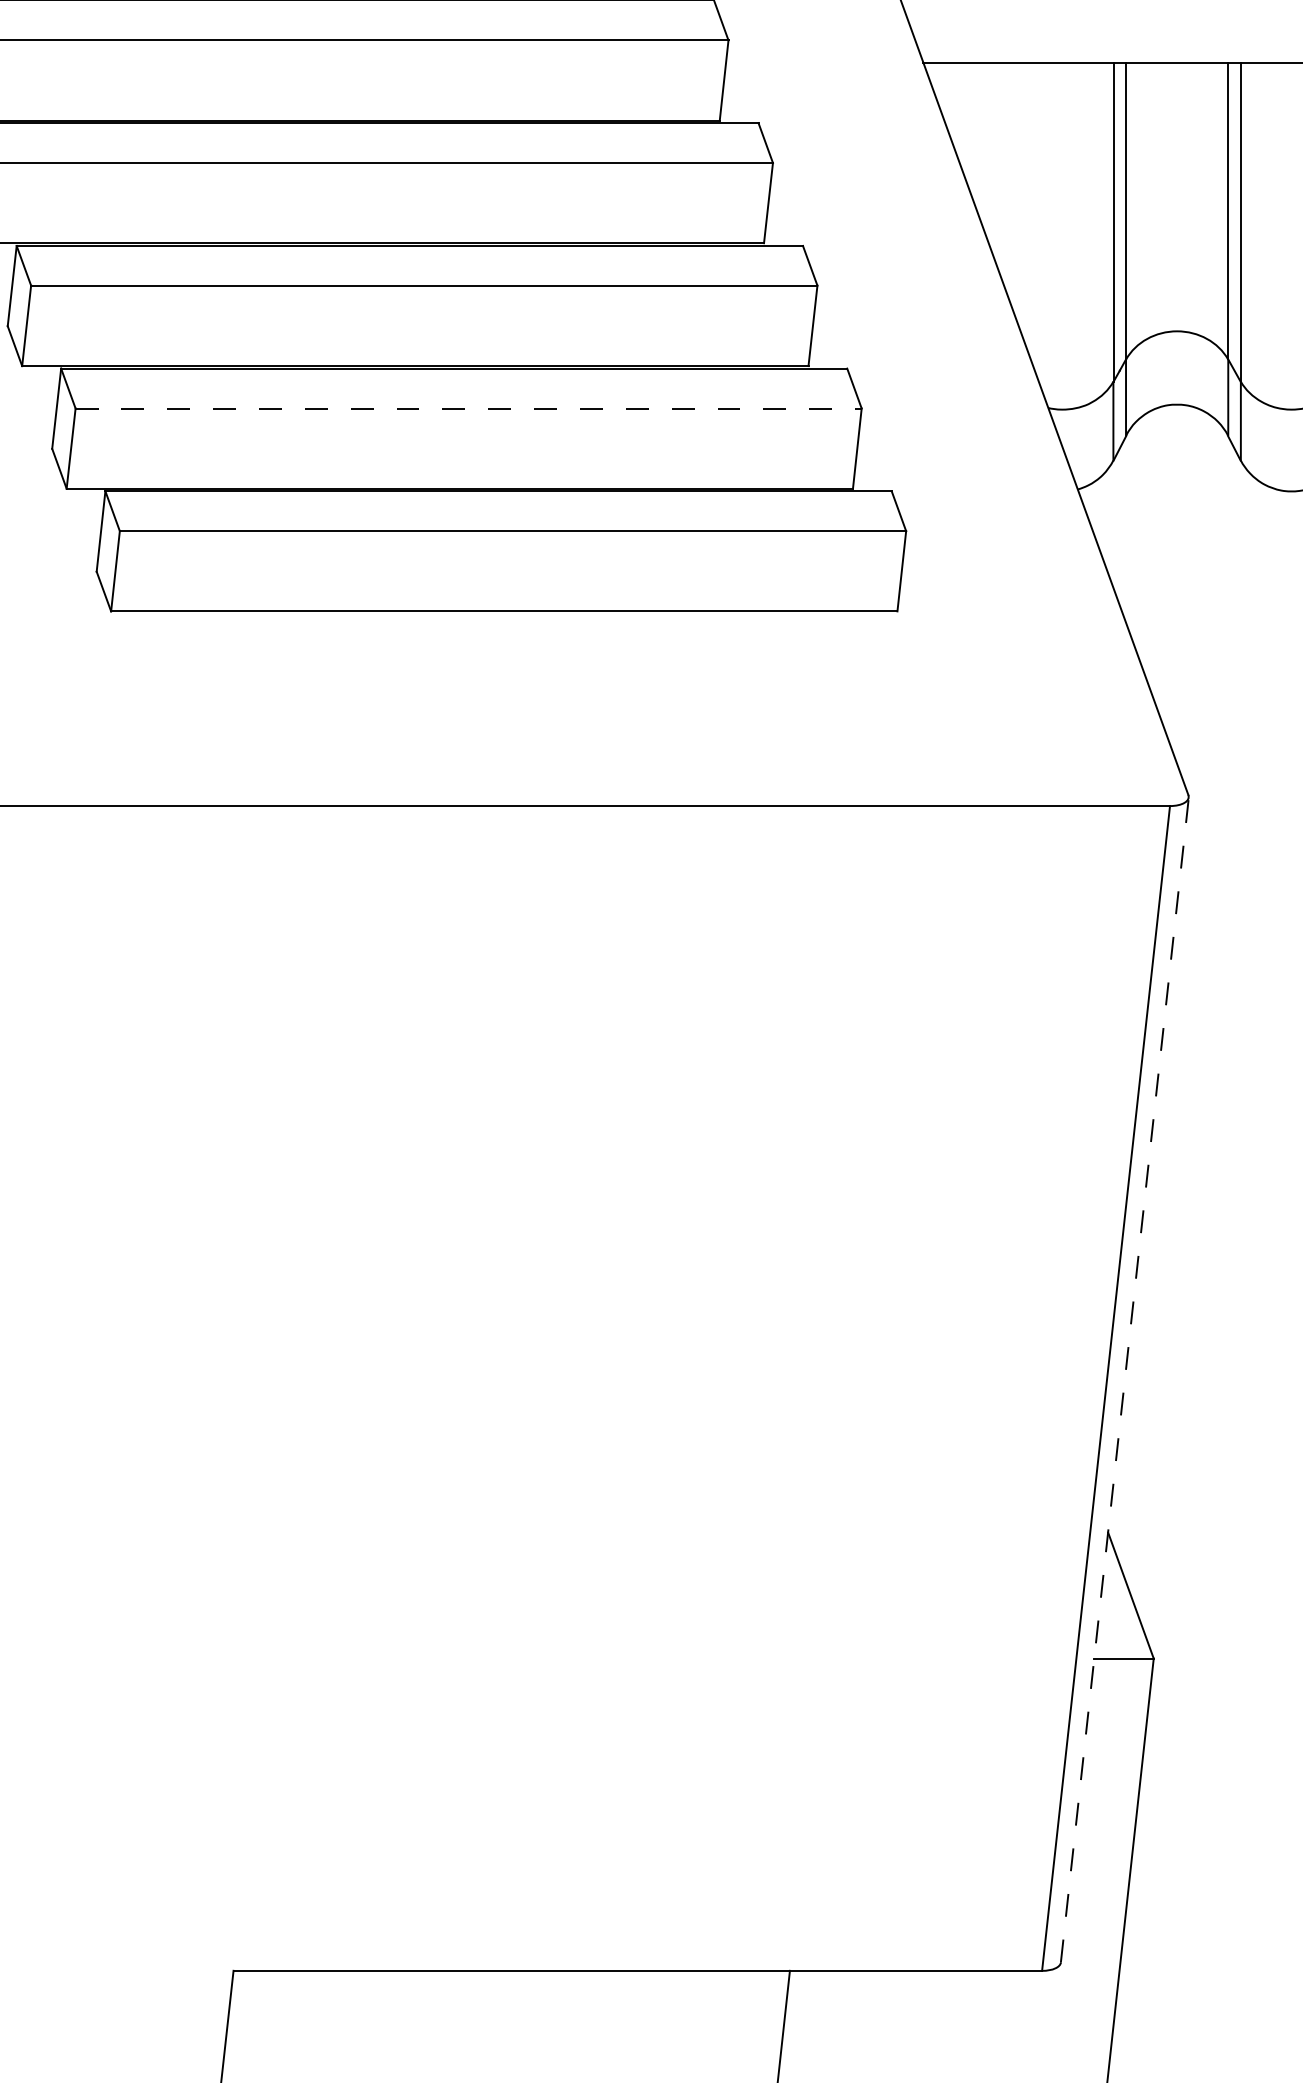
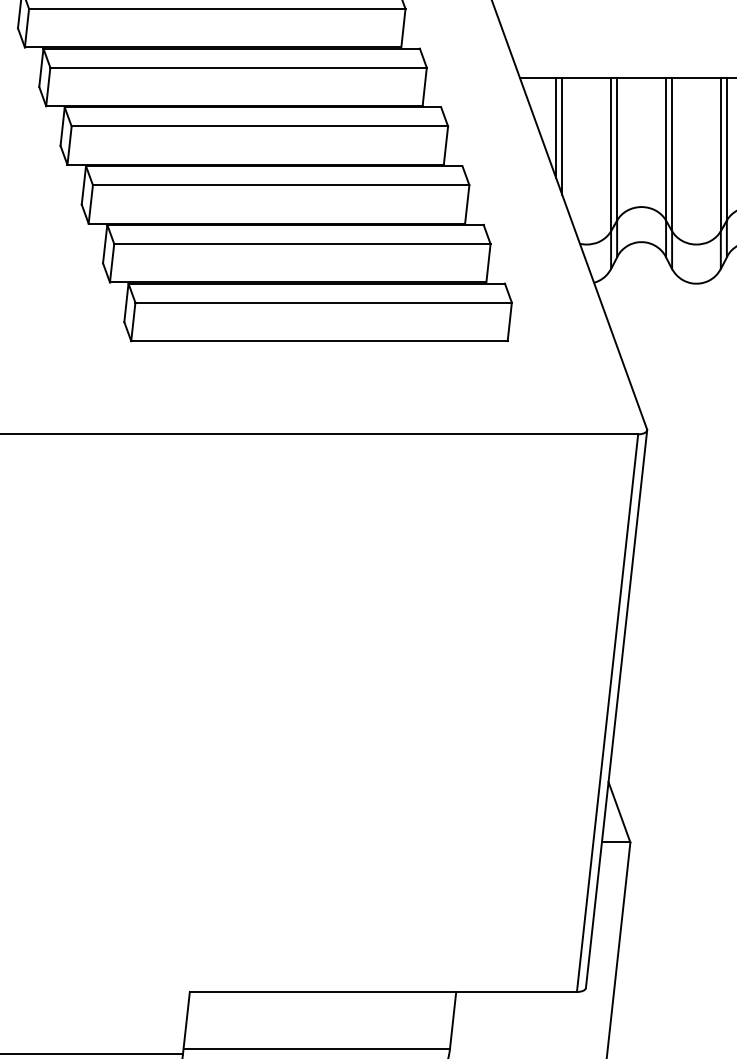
line: (999, 167) -> (556, 128), added
line: (1011, 183) -> (562, 136), added
line: (468, 409) -> (302, 244), dashed -> solid
line: (1124, 1378) -> (616, 708), dashed -> solid

